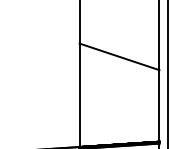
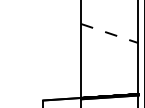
line: (120, 56) -> (110, 33), solid -> dashed

